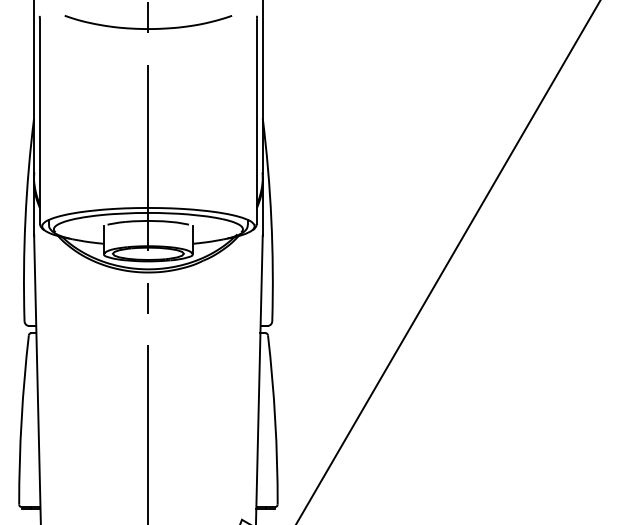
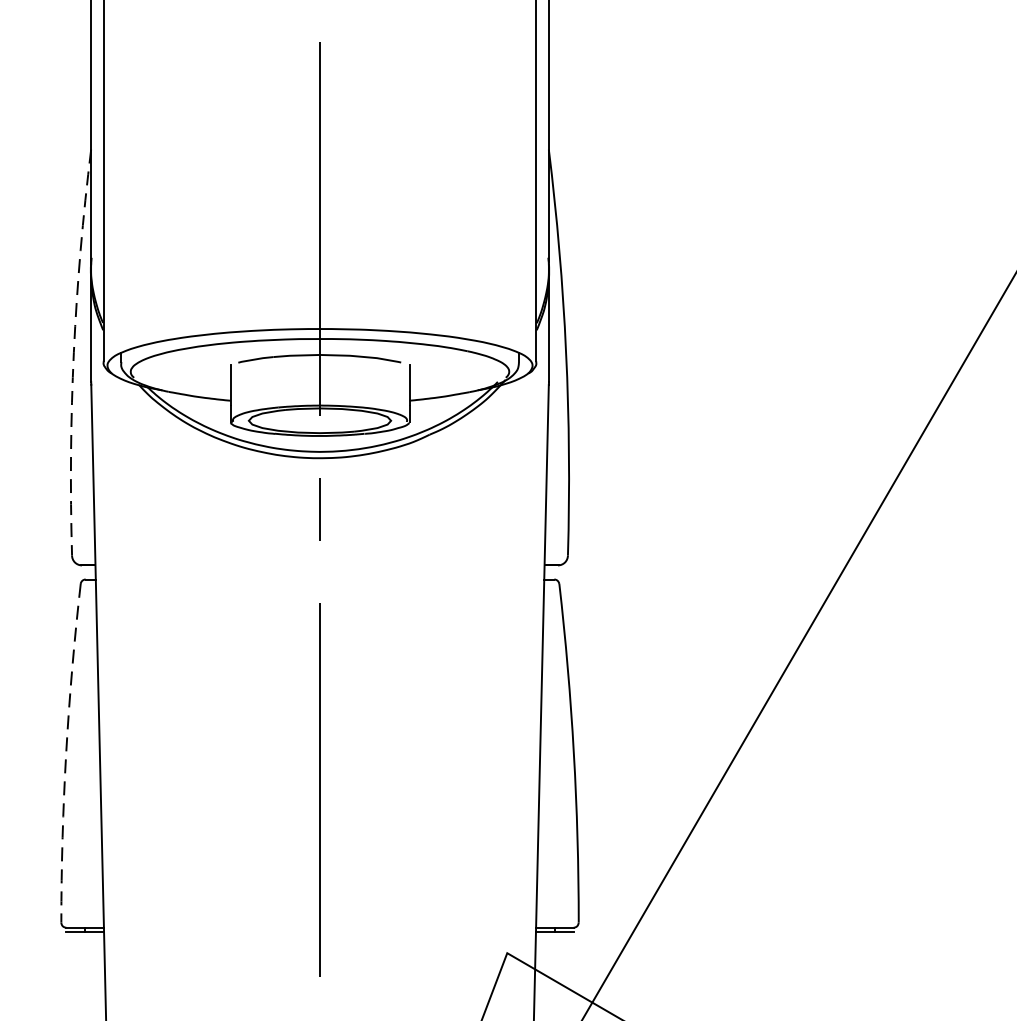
arc: (25, 219) -> (73, 352), solid -> dashed
arc: (21, 419) -> (65, 752), solid -> dashed

